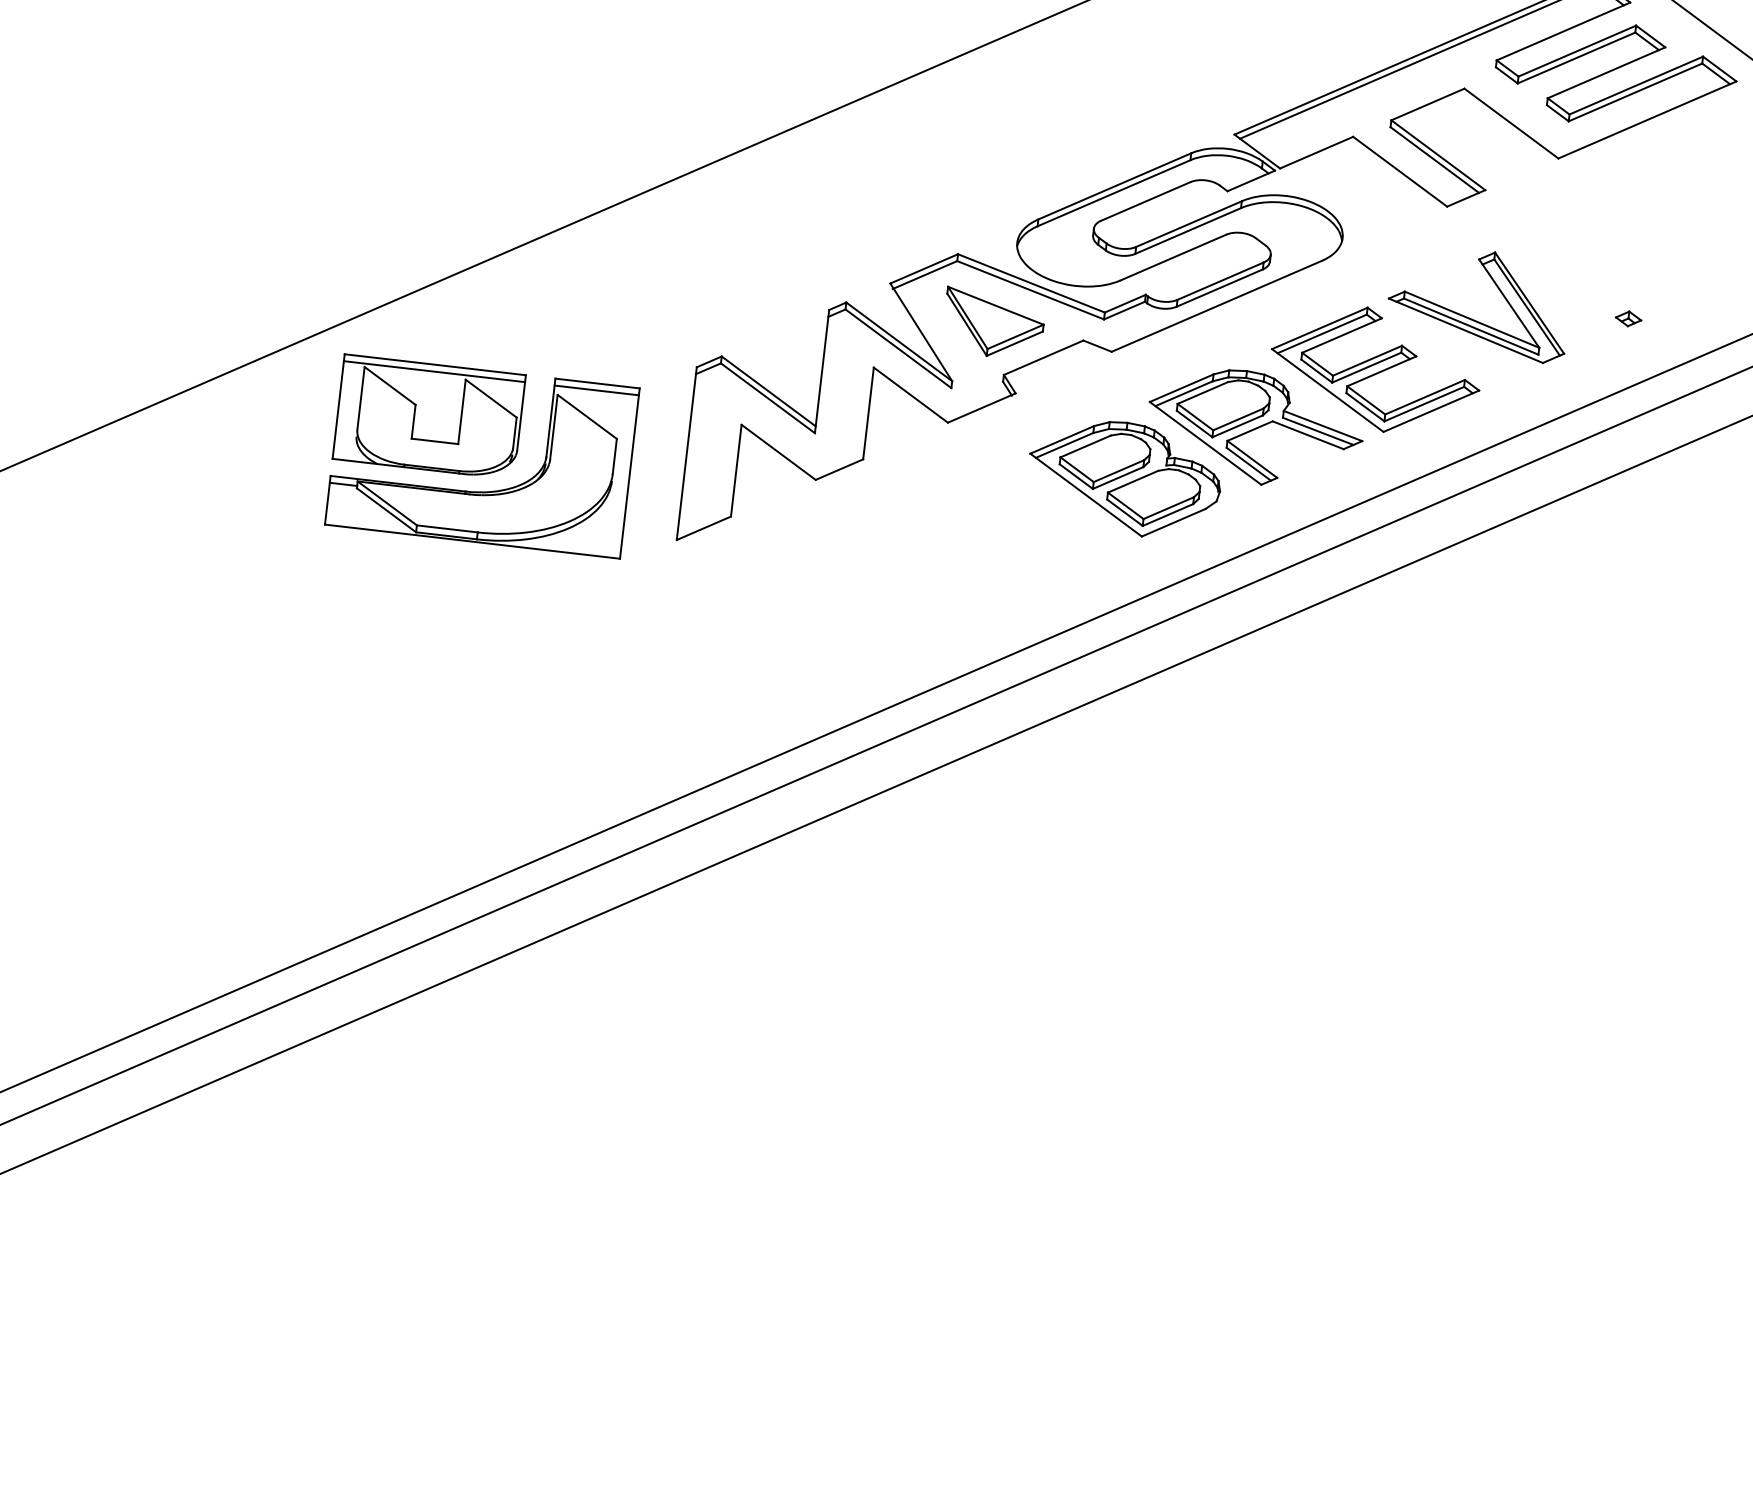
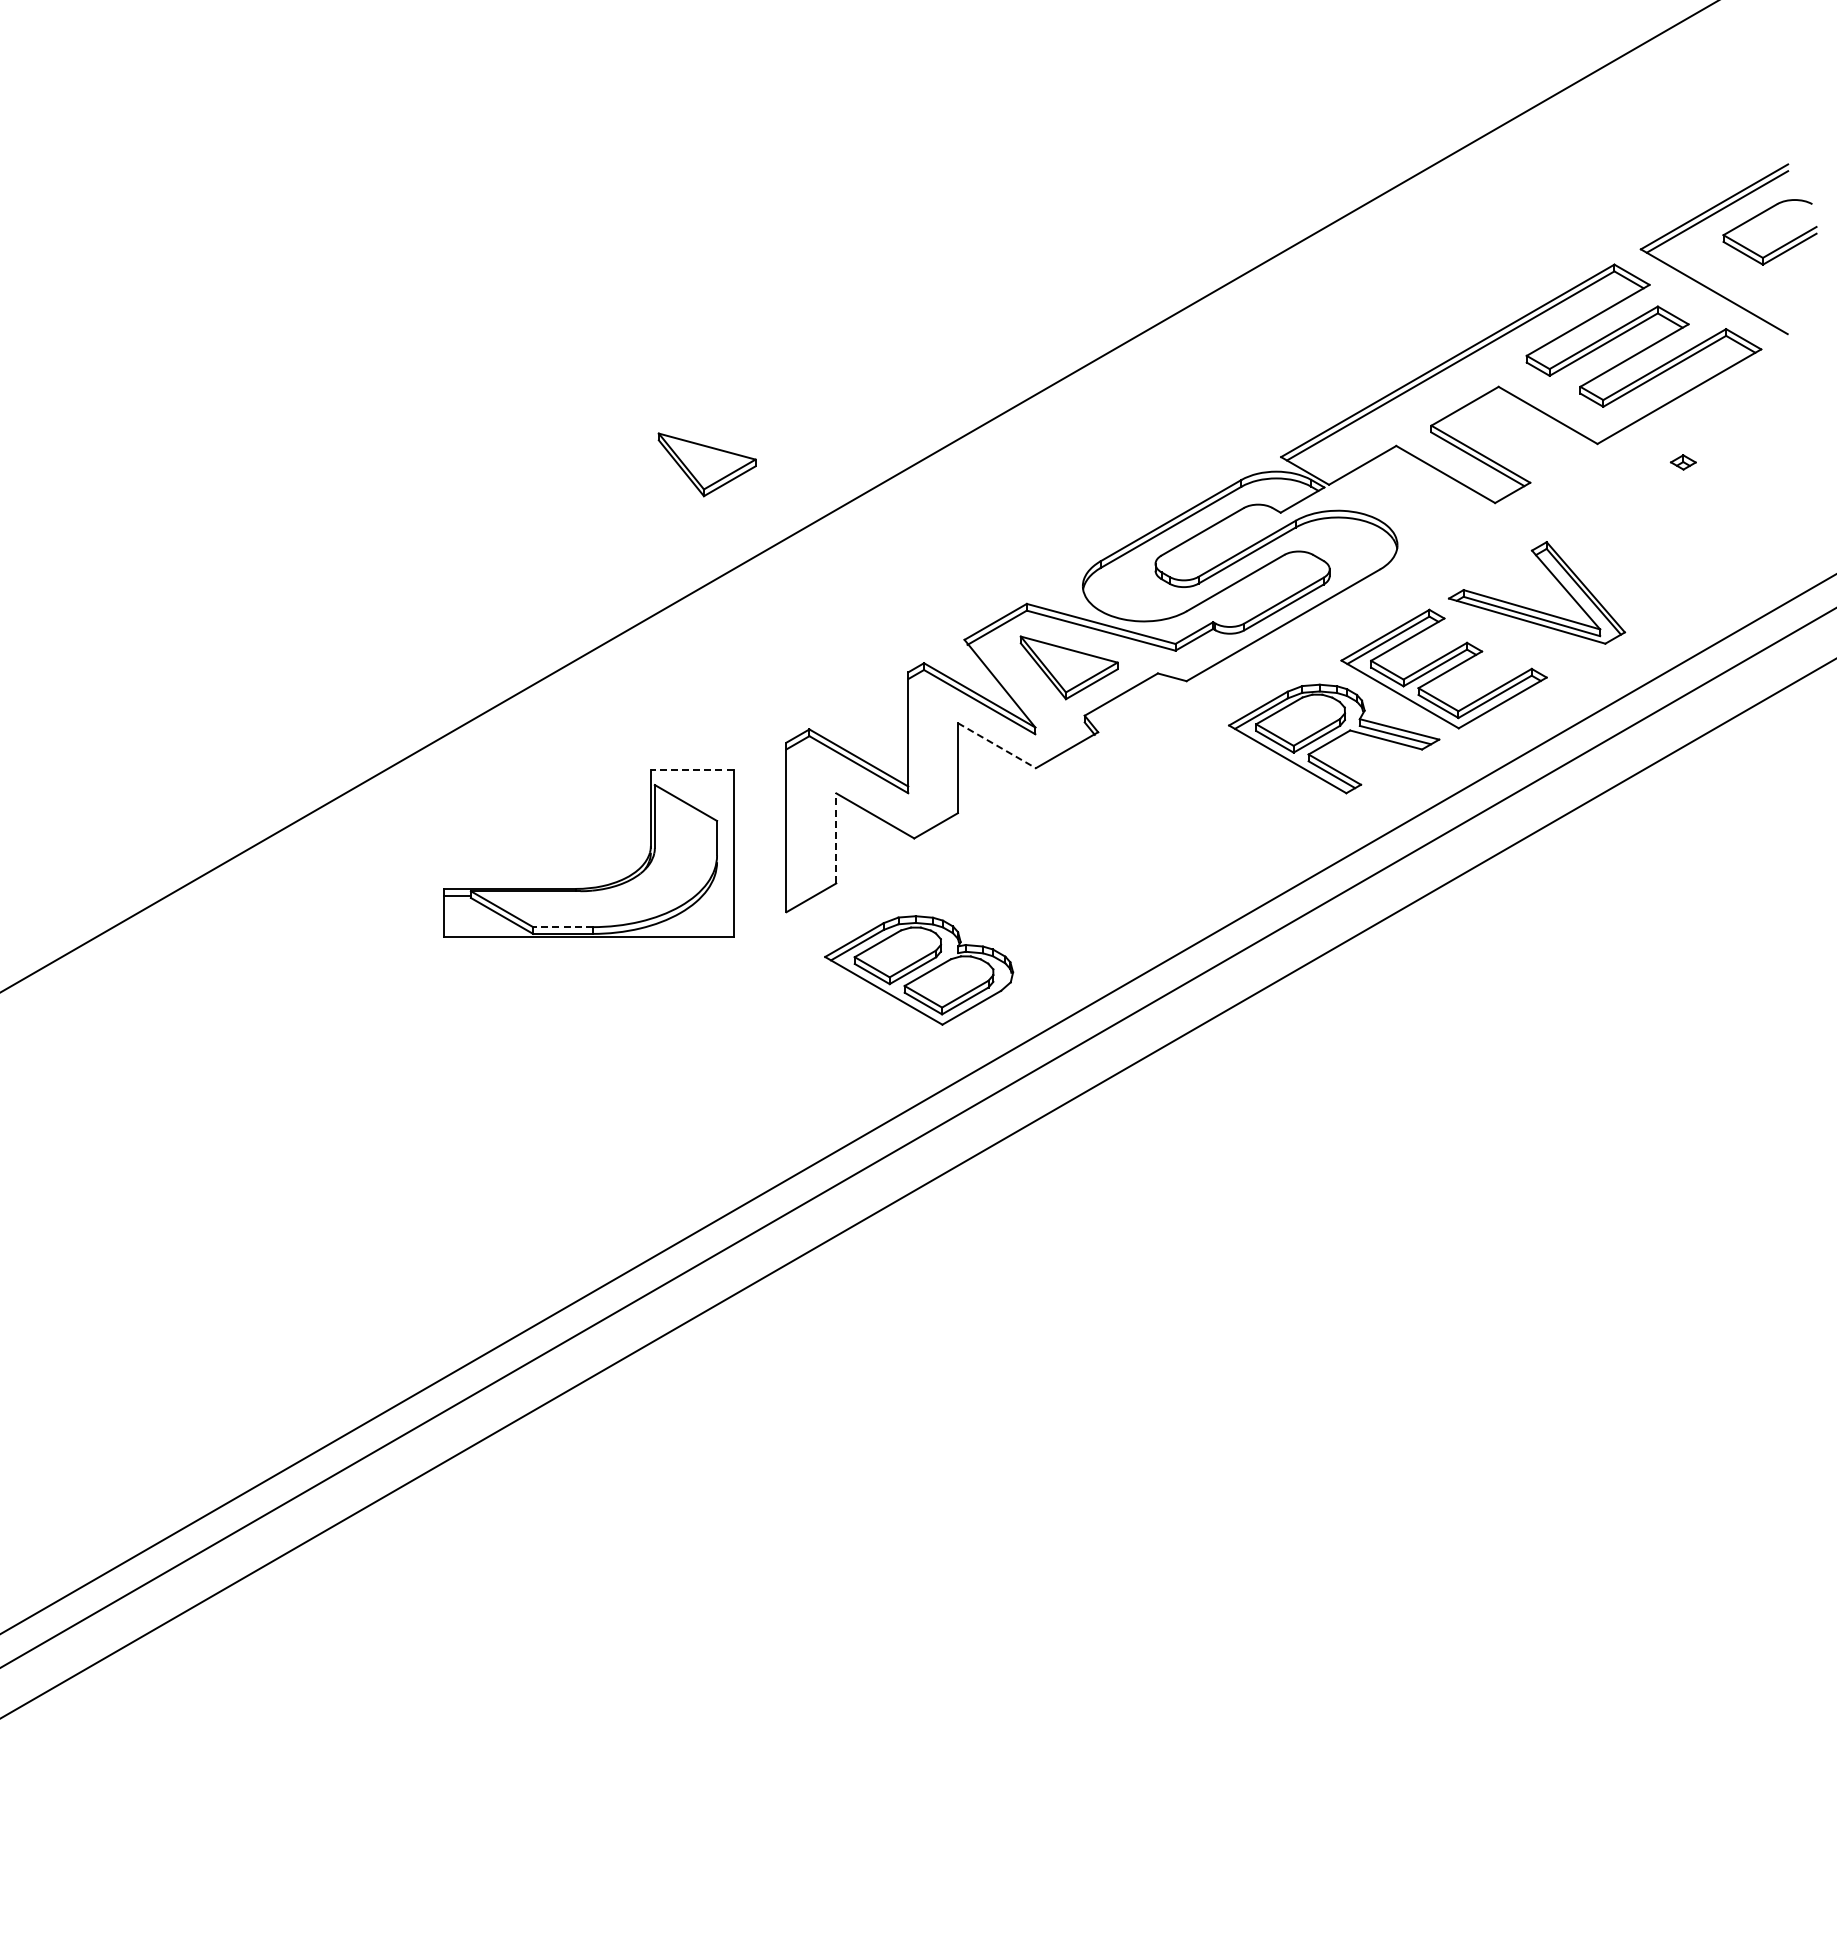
part: (648, 74) -> (706, 464), added
part: (1627, 318) -> (1682, 462), moved
line: (596, 383) -> (691, 769), solid -> dashed
line: (596, 390) -> (691, 776), removed
line: (911, 395) -> (997, 745), solid -> dashed
part: (428, 417) -> (532, 821), removed
line: (736, 469) -> (836, 837), solid -> dashed
part: (1124, 478) -> (919, 970), moved
line: (447, 529) -> (563, 927), solid -> dashed

